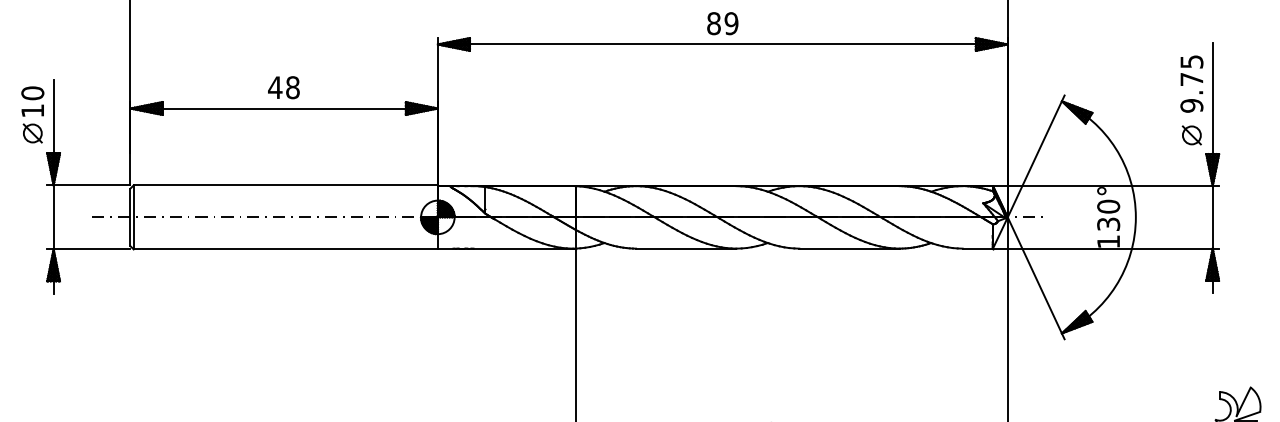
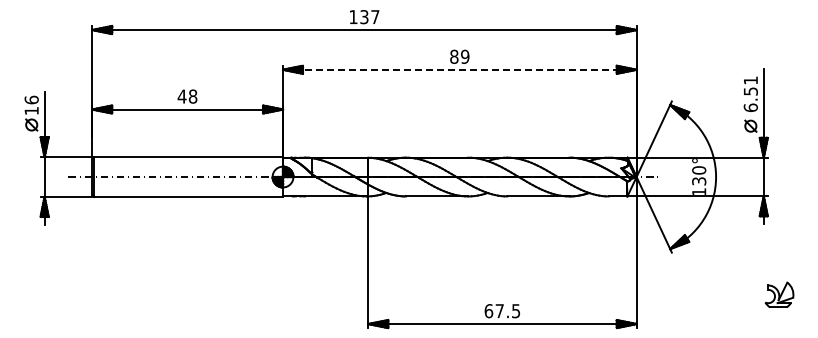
line: (722, 44) -> (459, 69), solid -> dashed
text: (1191, 84) -> (750, 94), 9.75 -> 6.51
text: (32, 92) -> (31, 99), 10 -> 16

